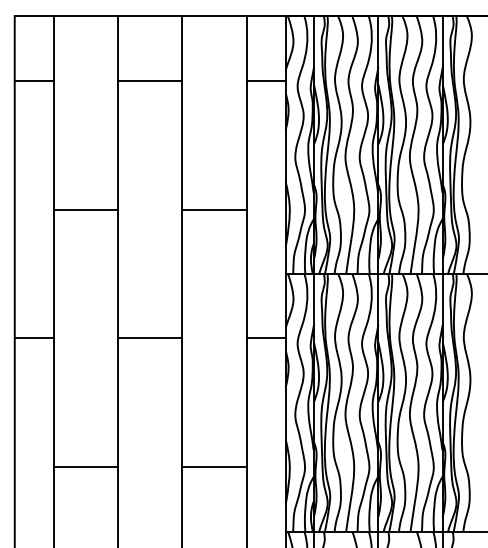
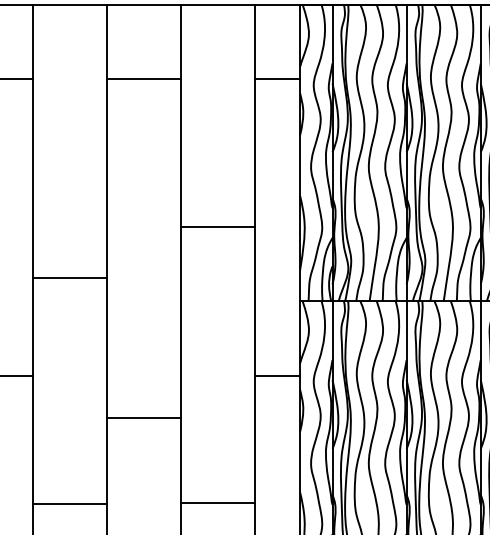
line: (85, 209) -> (69, 277), moved
line: (150, 338) -> (144, 418), moved
line: (85, 467) -> (69, 504), moved
line: (214, 467) -> (218, 503), moved

